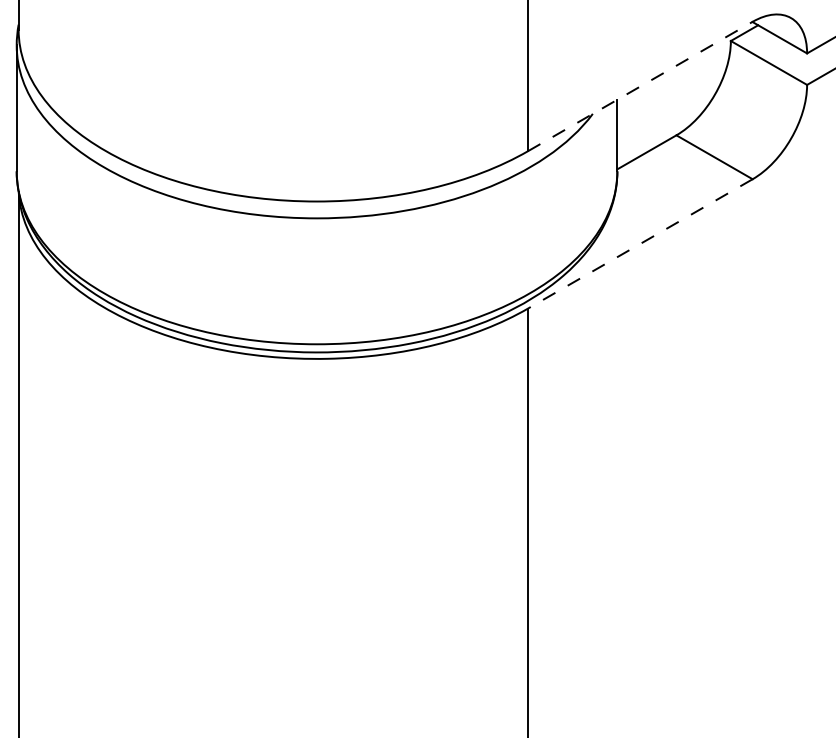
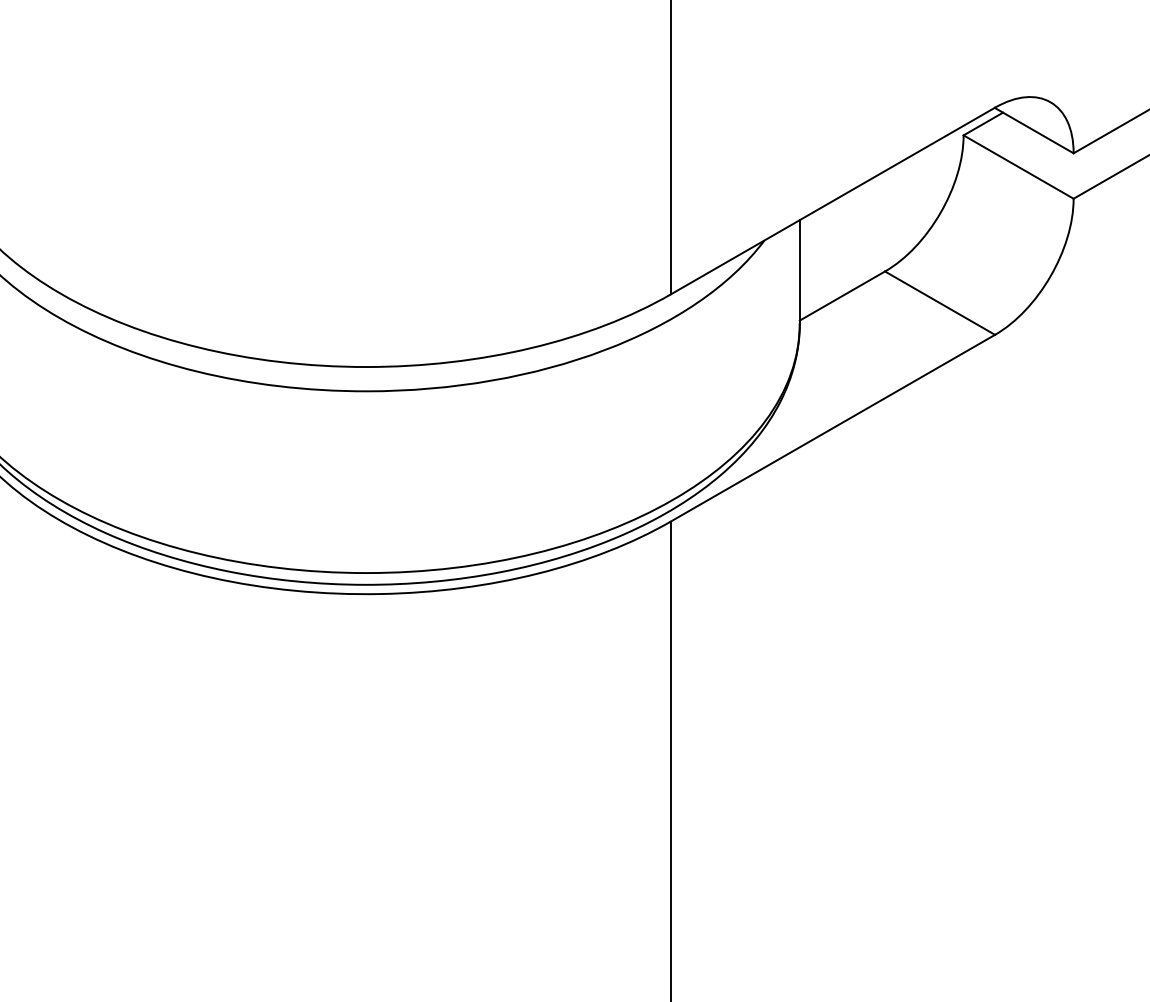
line: (640, 86) -> (833, 201), dashed -> solid
line: (640, 243) -> (833, 427), dashed -> solid

